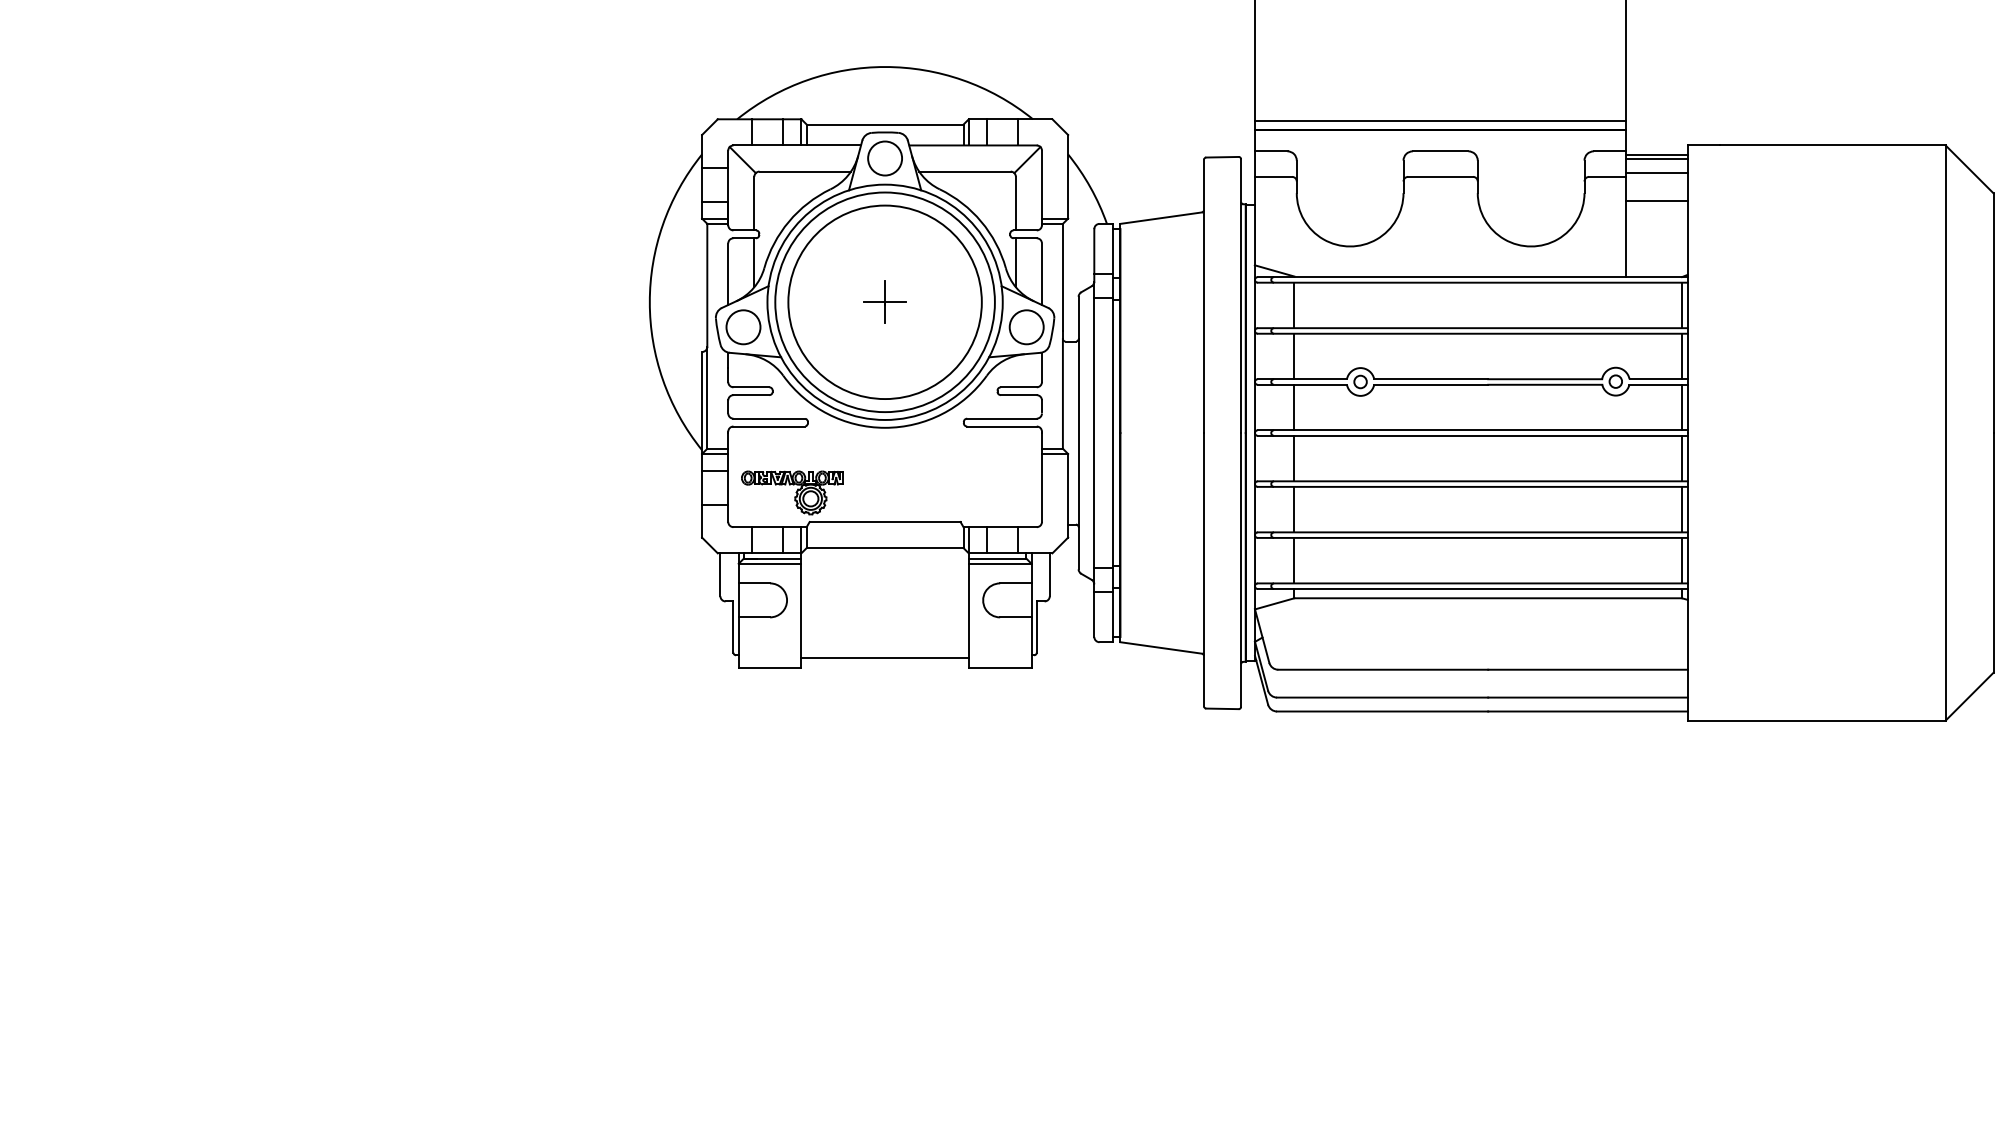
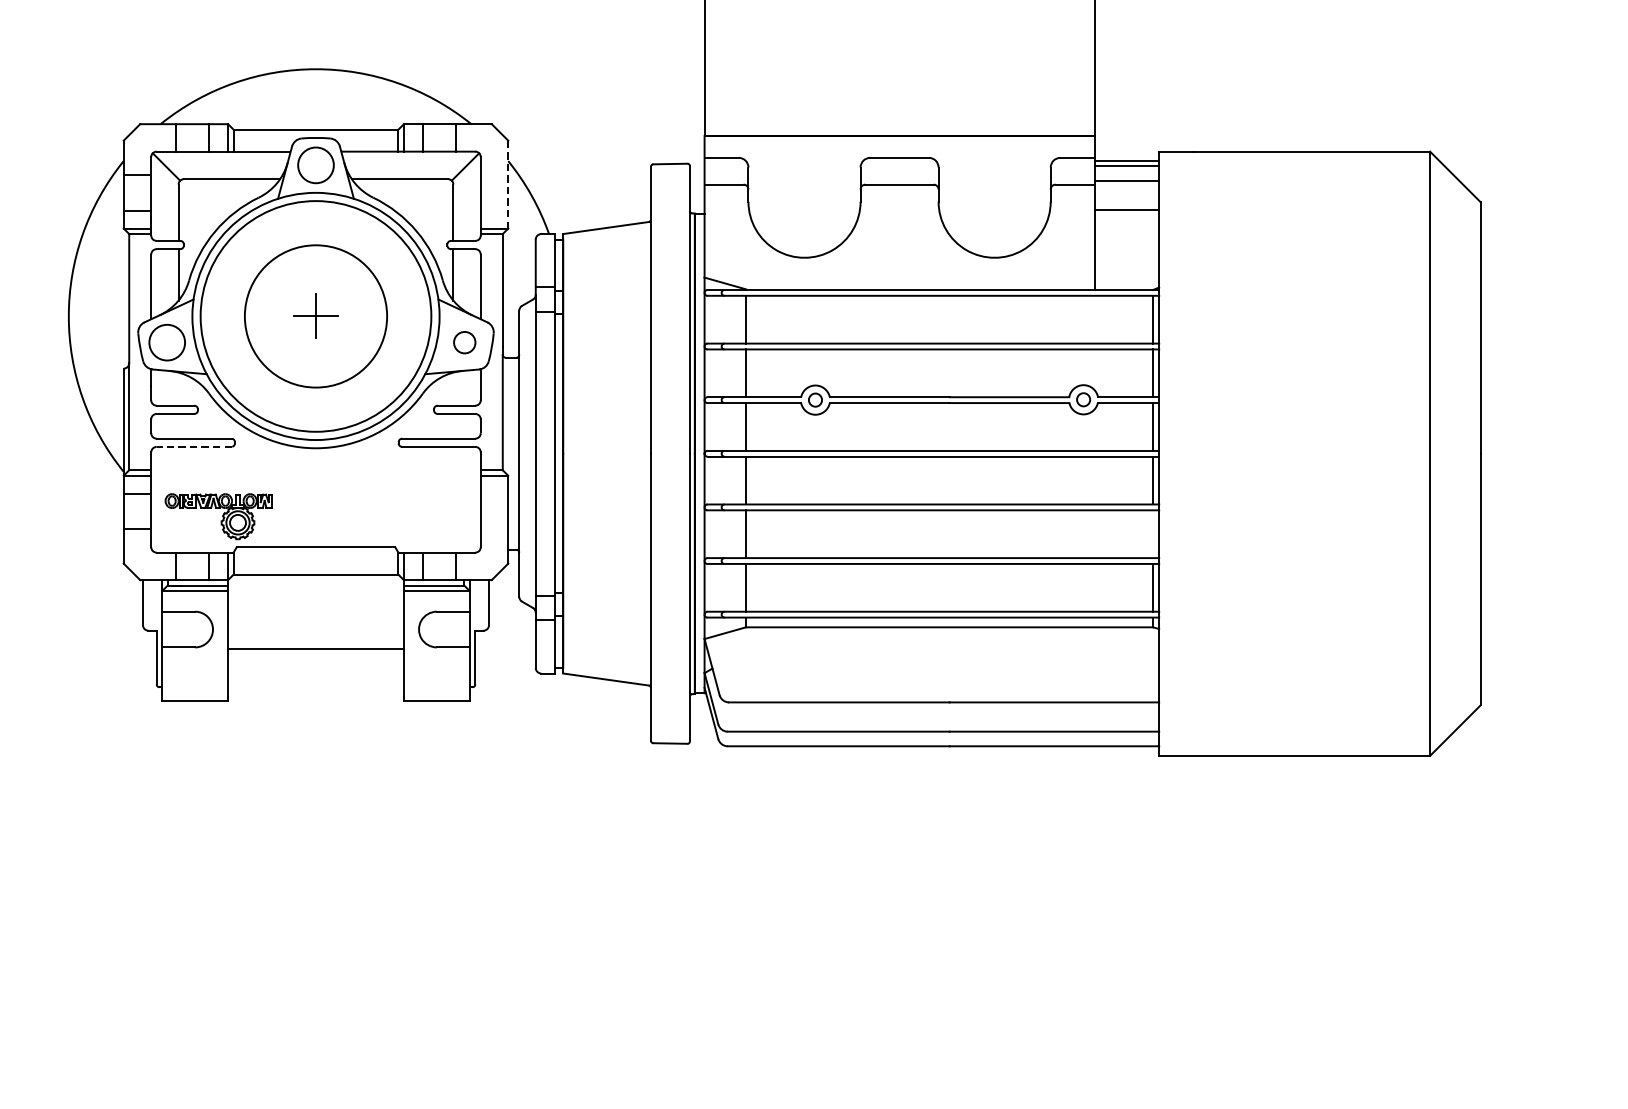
line: (1440, 121) -> (899, 126), removed
line: (1068, 176) -> (508, 184), solid -> dashed
circle: (884, 302) -> (315, 316), size x0.7
circle: (1026, 327) -> (464, 342), size x0.6
line: (769, 426) -> (194, 446), solid -> dashed
line: (1681, 509) -> (1152, 534), removed
line: (884, 657) -> (315, 648), moved

